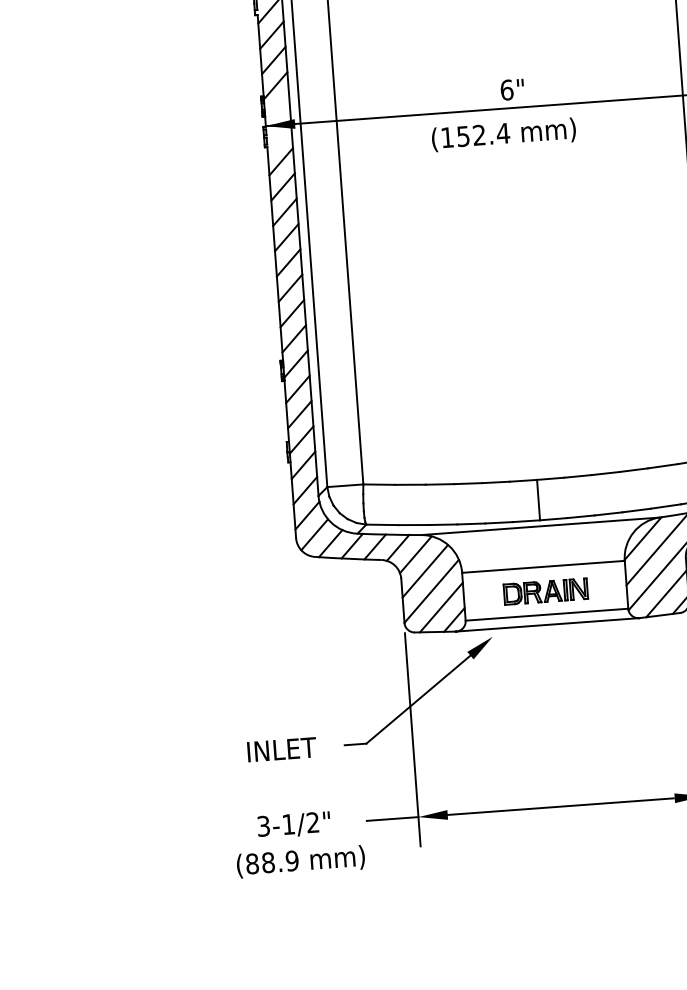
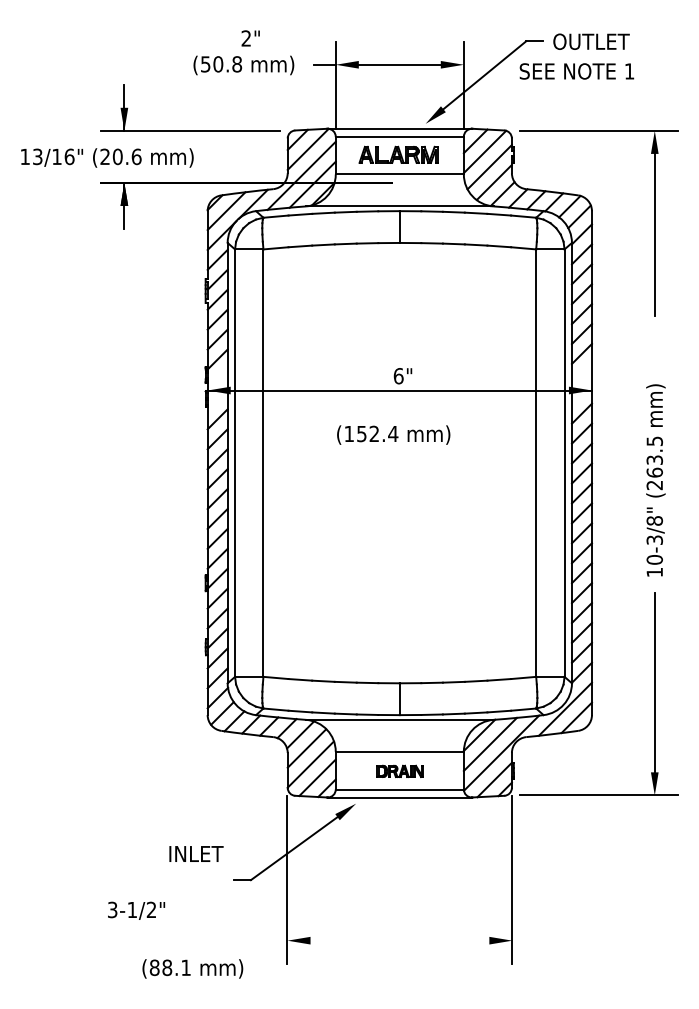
text: (503, 134) -> (393, 434), moved
part: (546, 591) -> (400, 771), size x0.7
text: (282, 749) -> (196, 853), moved
line: (560, 806) -> (399, 940), removed
line: (391, 818) -> (266, 940), removed
text: (293, 824) -> (136, 910), moved
text: (291, 860) -> (185, 967), (88.9 -> (88.1

